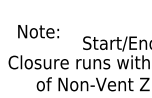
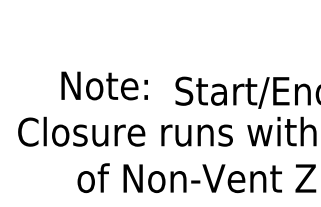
text: (38, 31) -> (104, 85), moved

